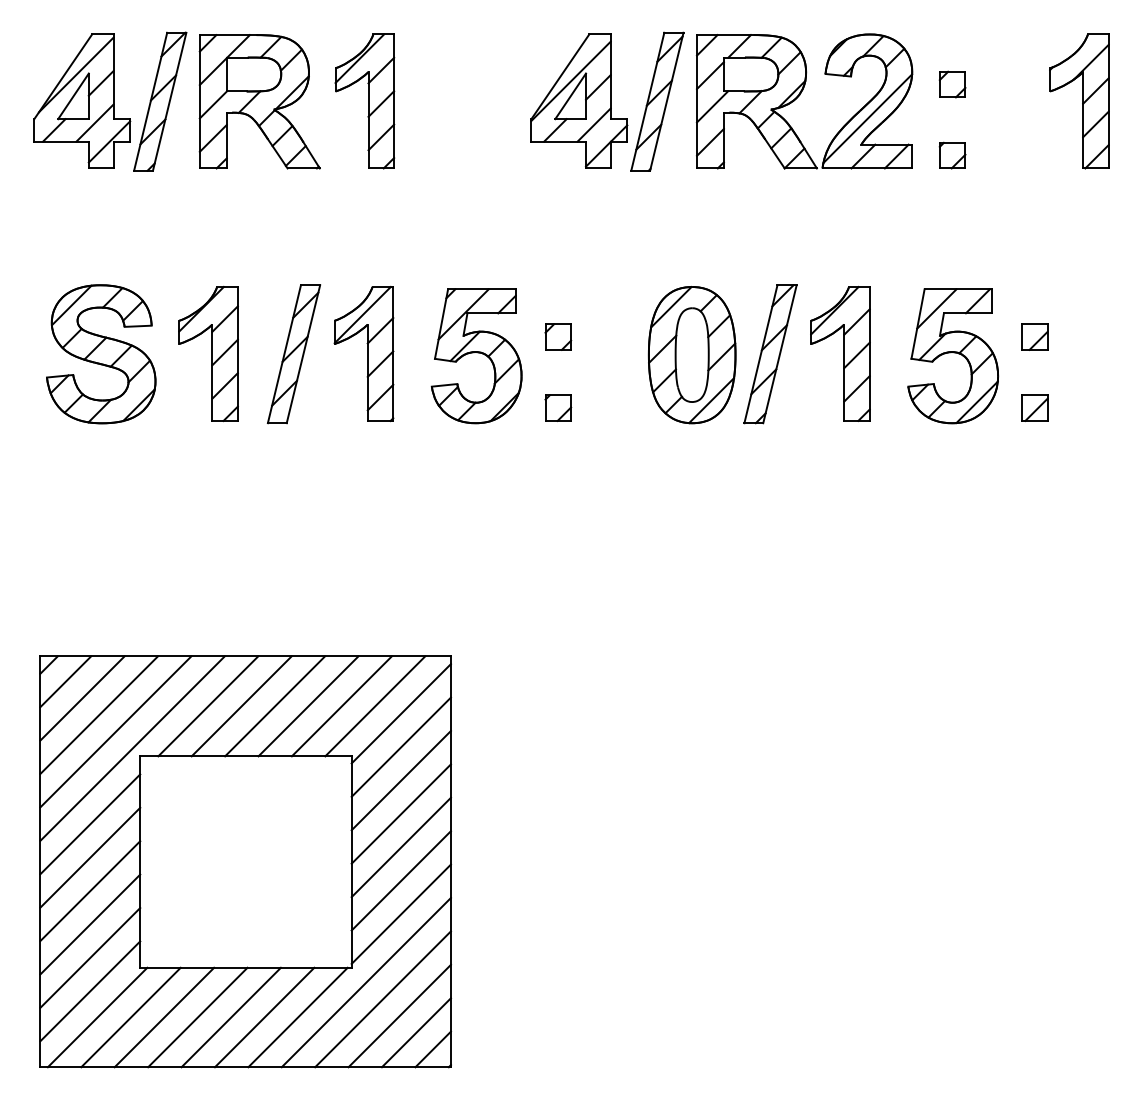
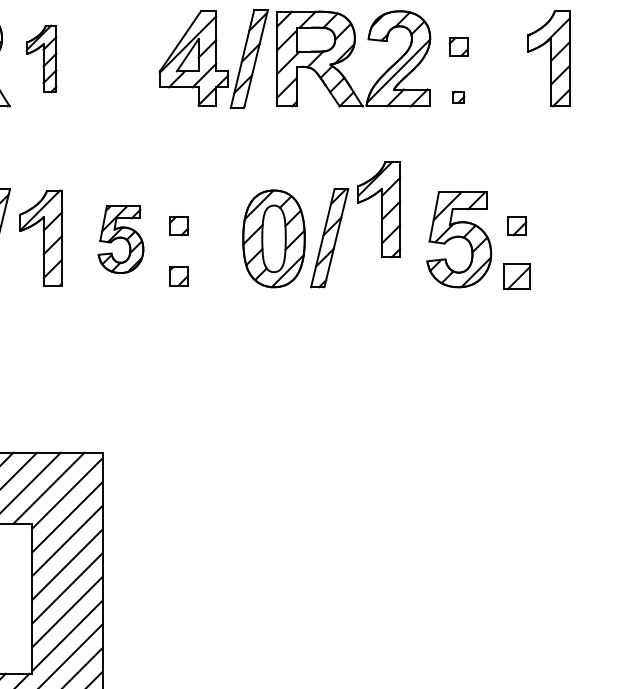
part: (364, 101) -> (41, 58), size x0.7
part: (952, 155) -> (458, 97), size x0.6
part: (840, 353) -> (379, 209), moved
part: (476, 356) -> (120, 239), size x0.7
part: (1034, 407) -> (516, 276), size x1.4

